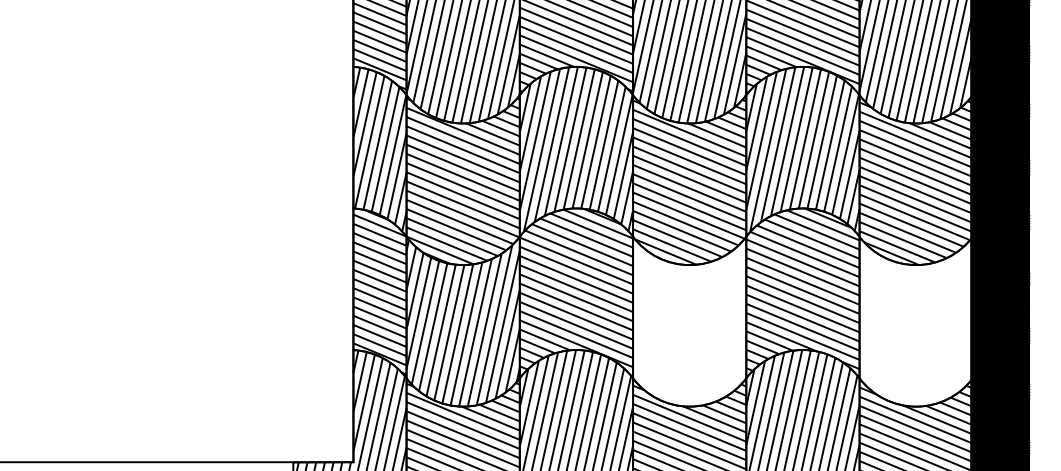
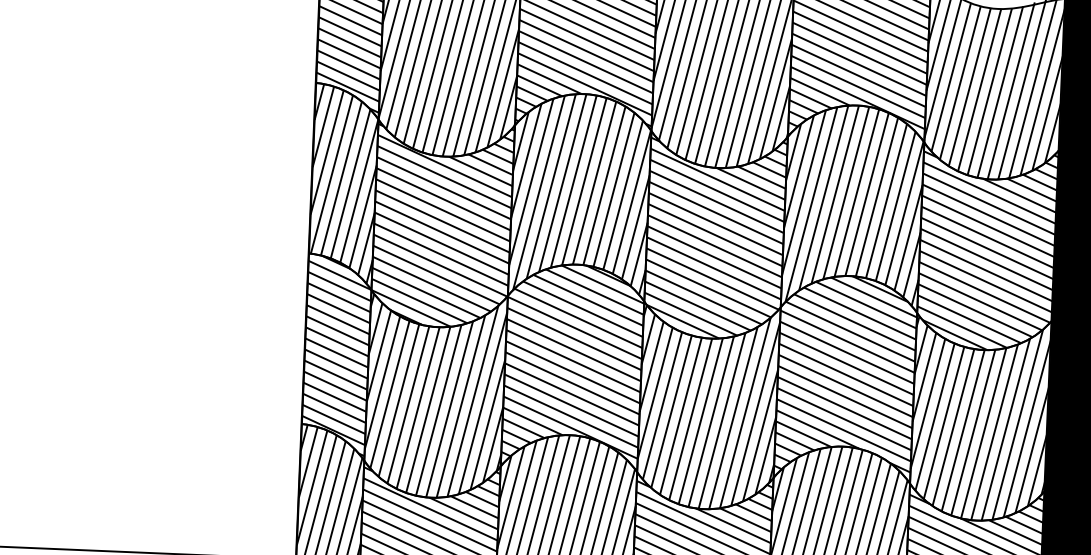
hatch: (689, 322) -> (707, 407), added
hatch: (915, 322) -> (980, 419), added

